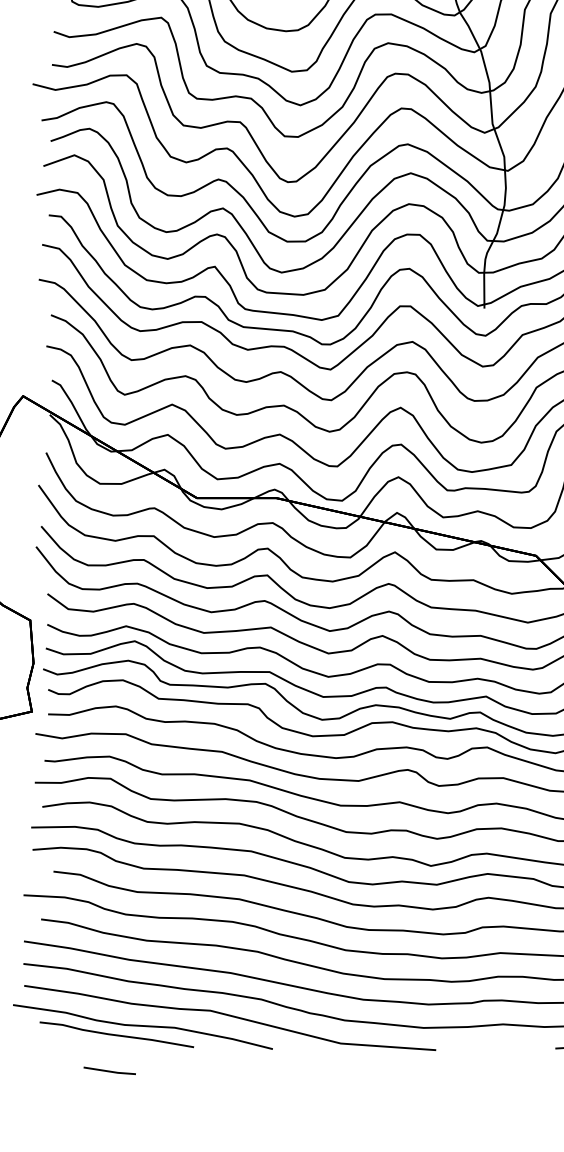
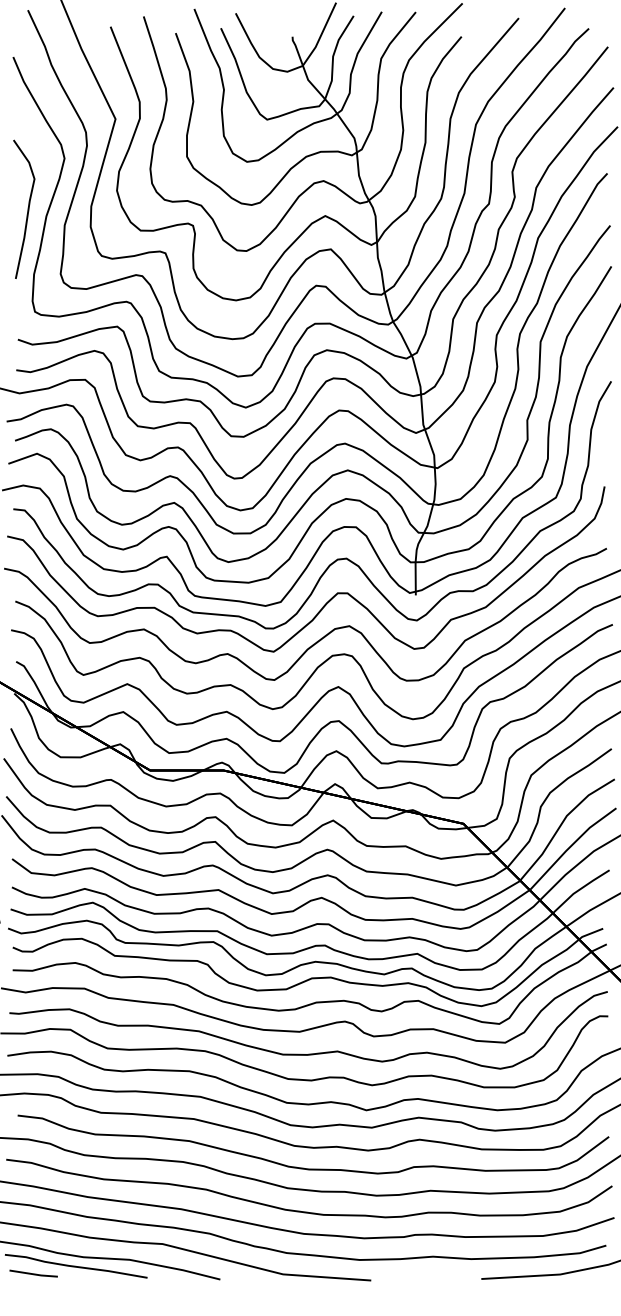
line: (109, 1070) -> (33, 1273), moved

